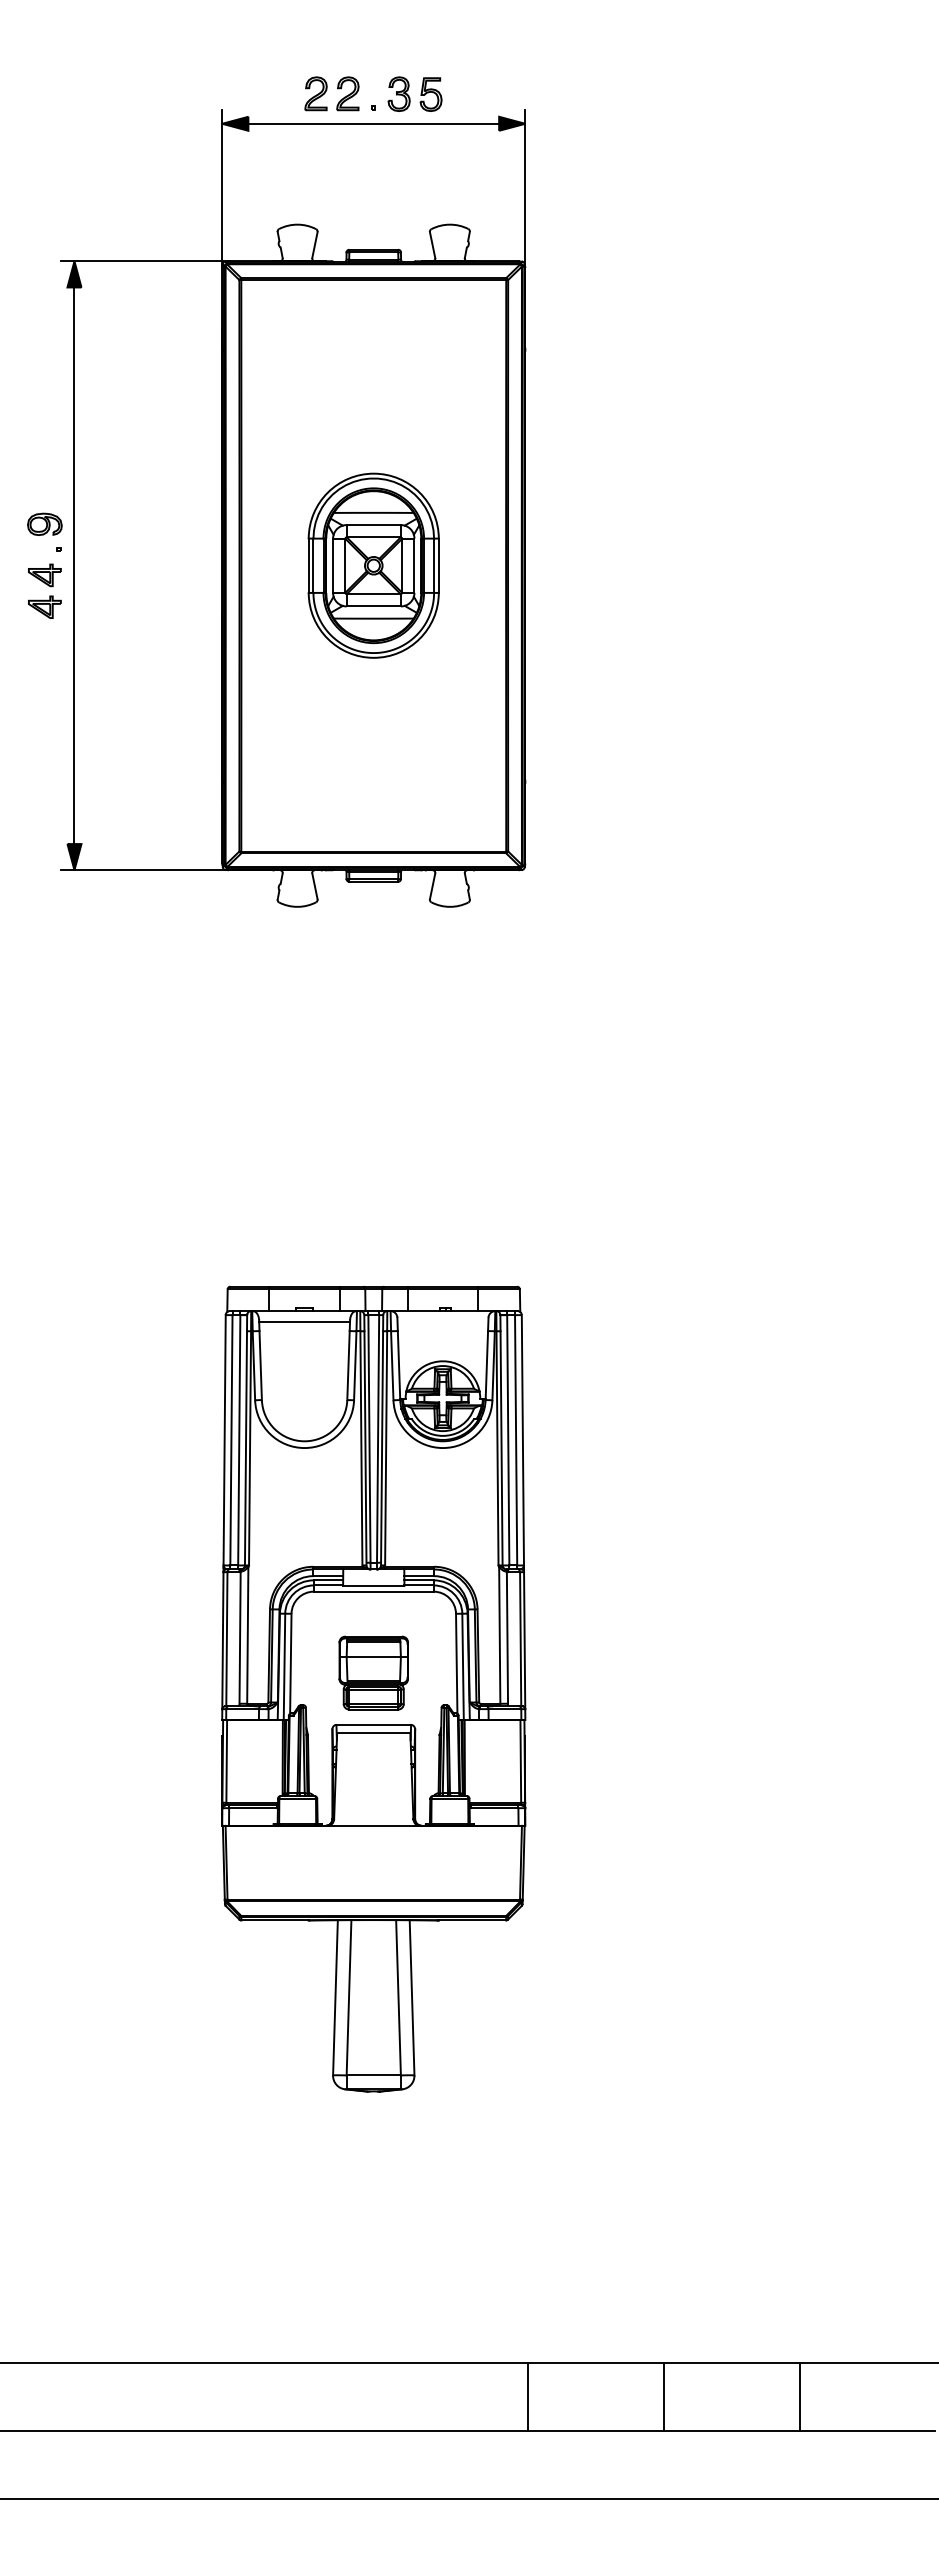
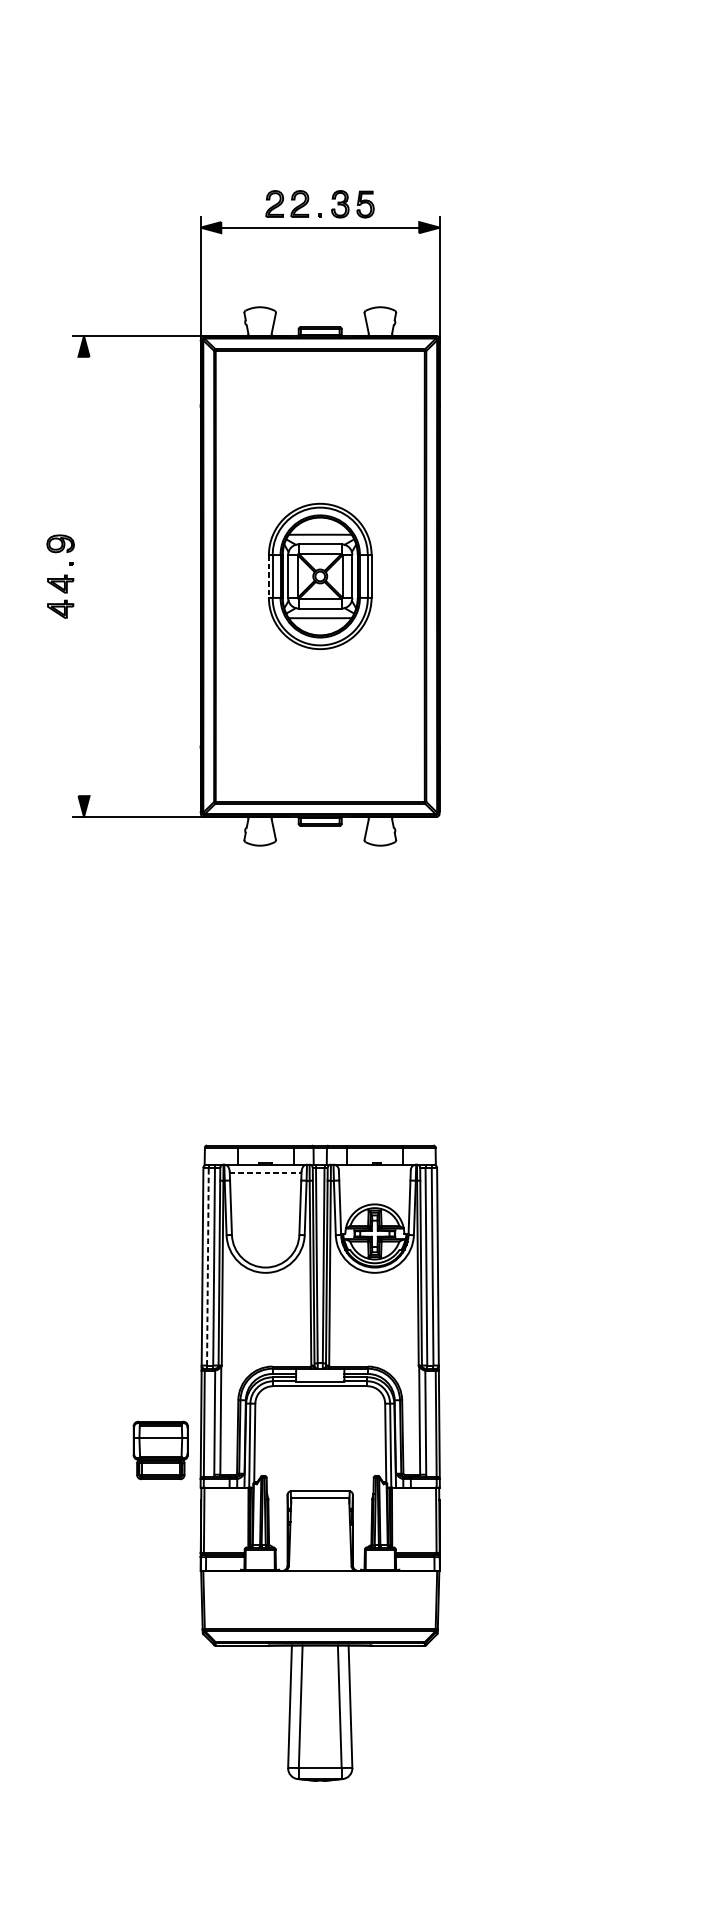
line: (74, 565) -> (84, 576), removed
line: (308, 566) -> (268, 577), solid -> dashed
line: (305, 1321) -> (266, 1172), solid -> dashed
line: (231, 1439) -> (207, 1266), solid -> dashed
part: (373, 1672) -> (160, 1450), moved

